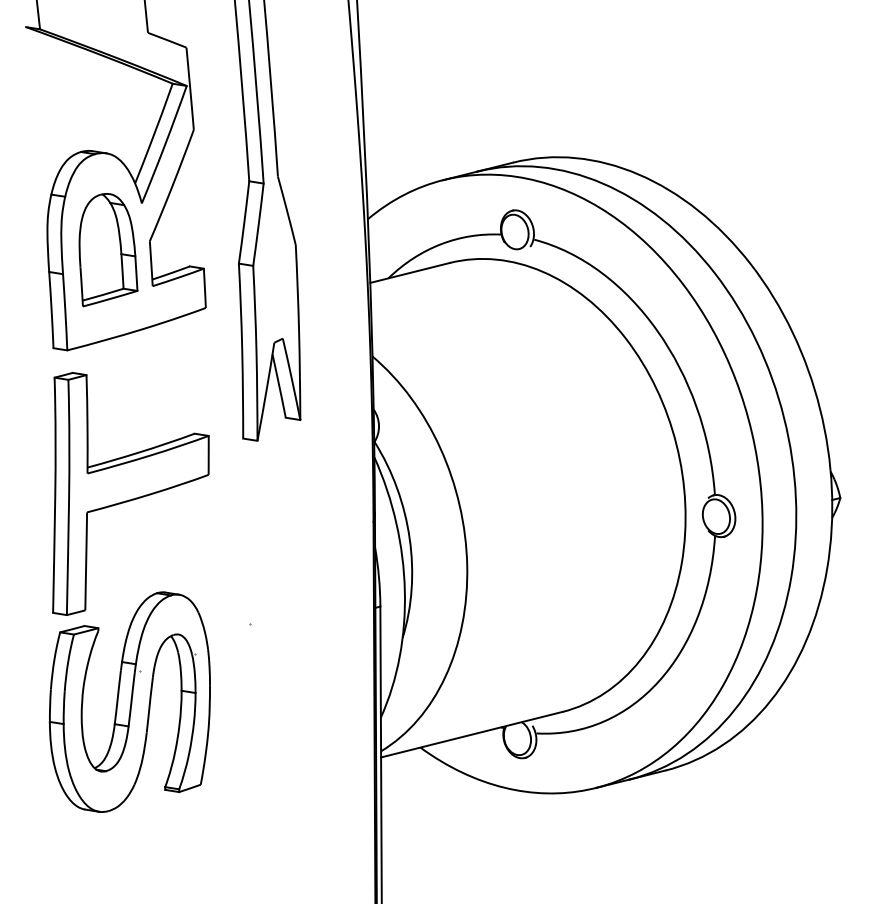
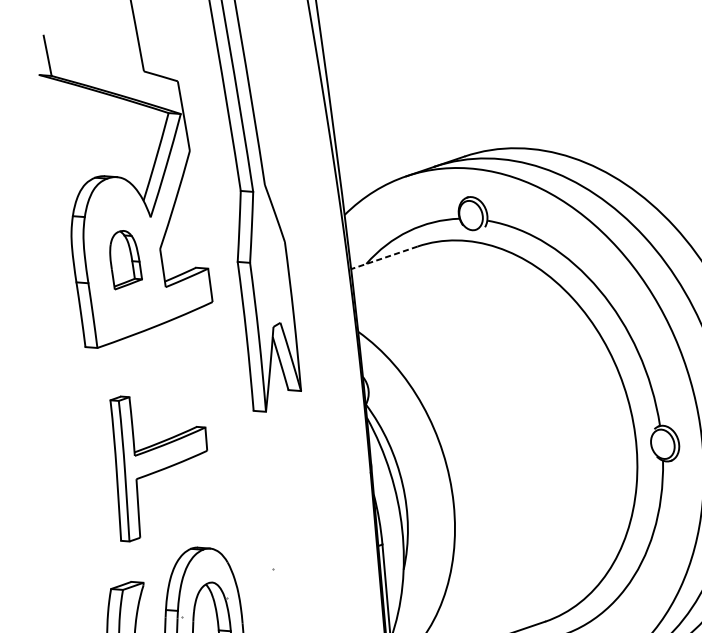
part: (108, 250) -> (125, 259), size x0.6
line: (409, 273) -> (383, 258), solid -> dashed
part: (130, 493) -> (161, 465), size x0.7

